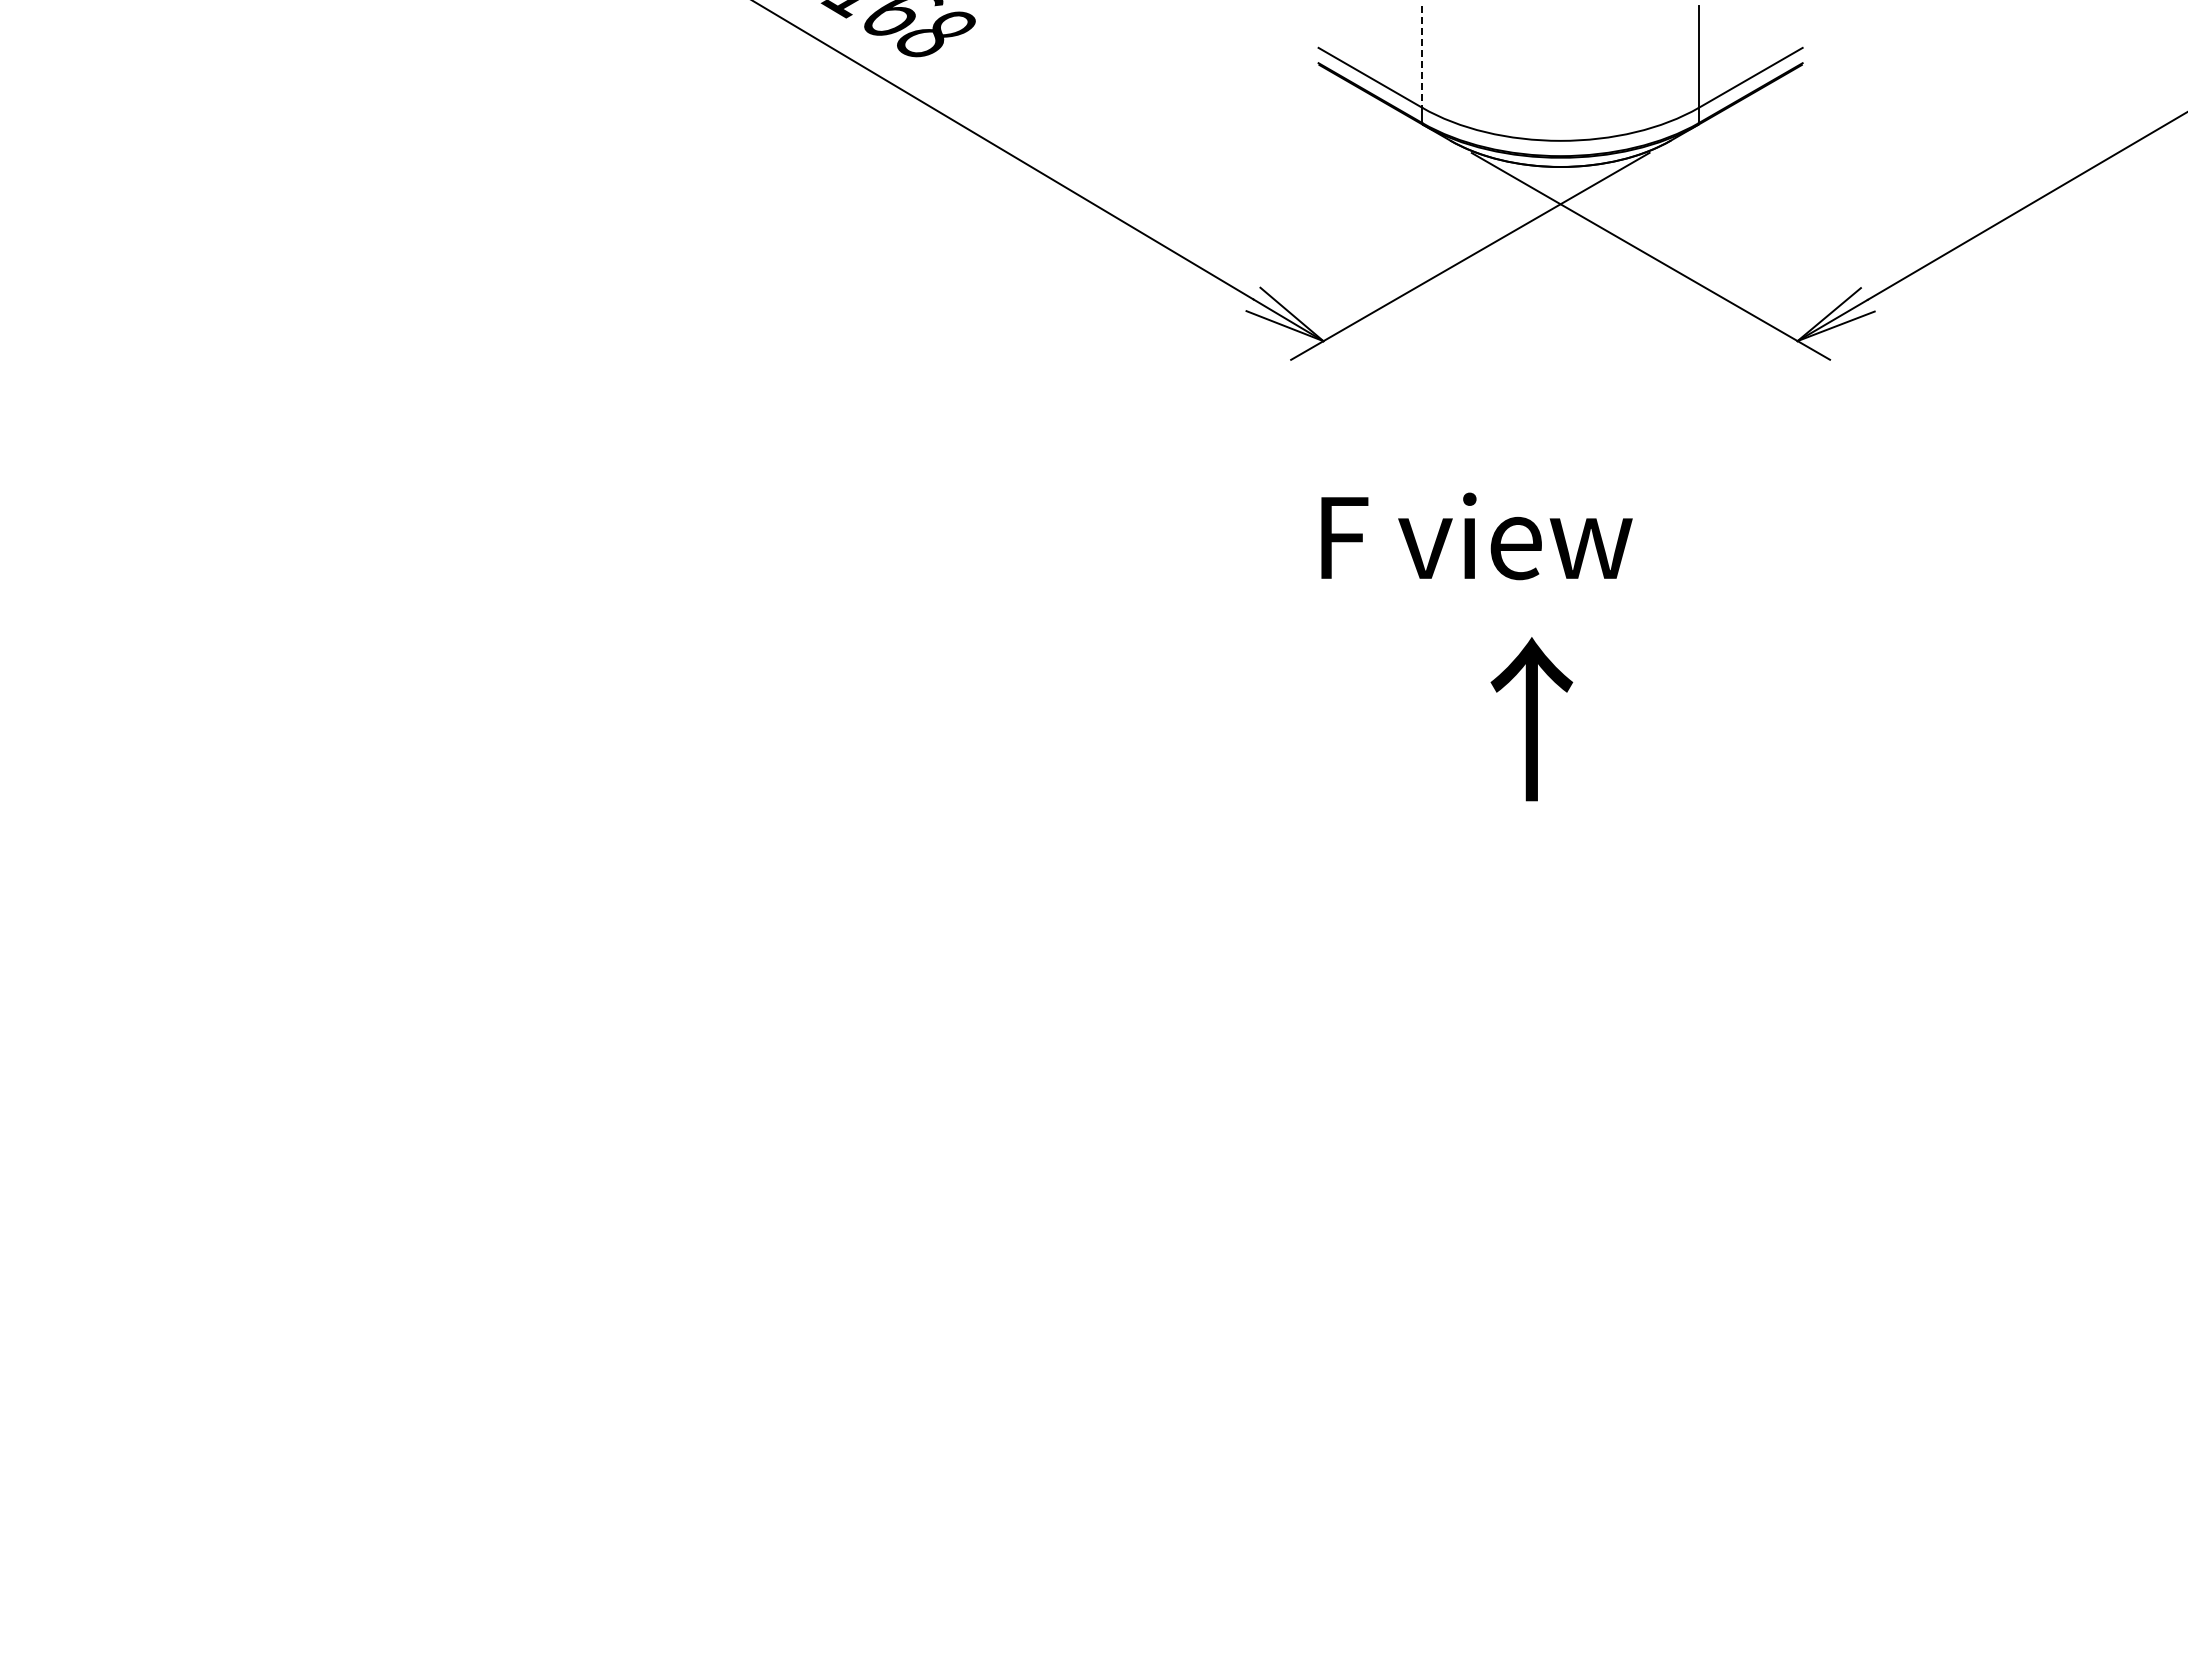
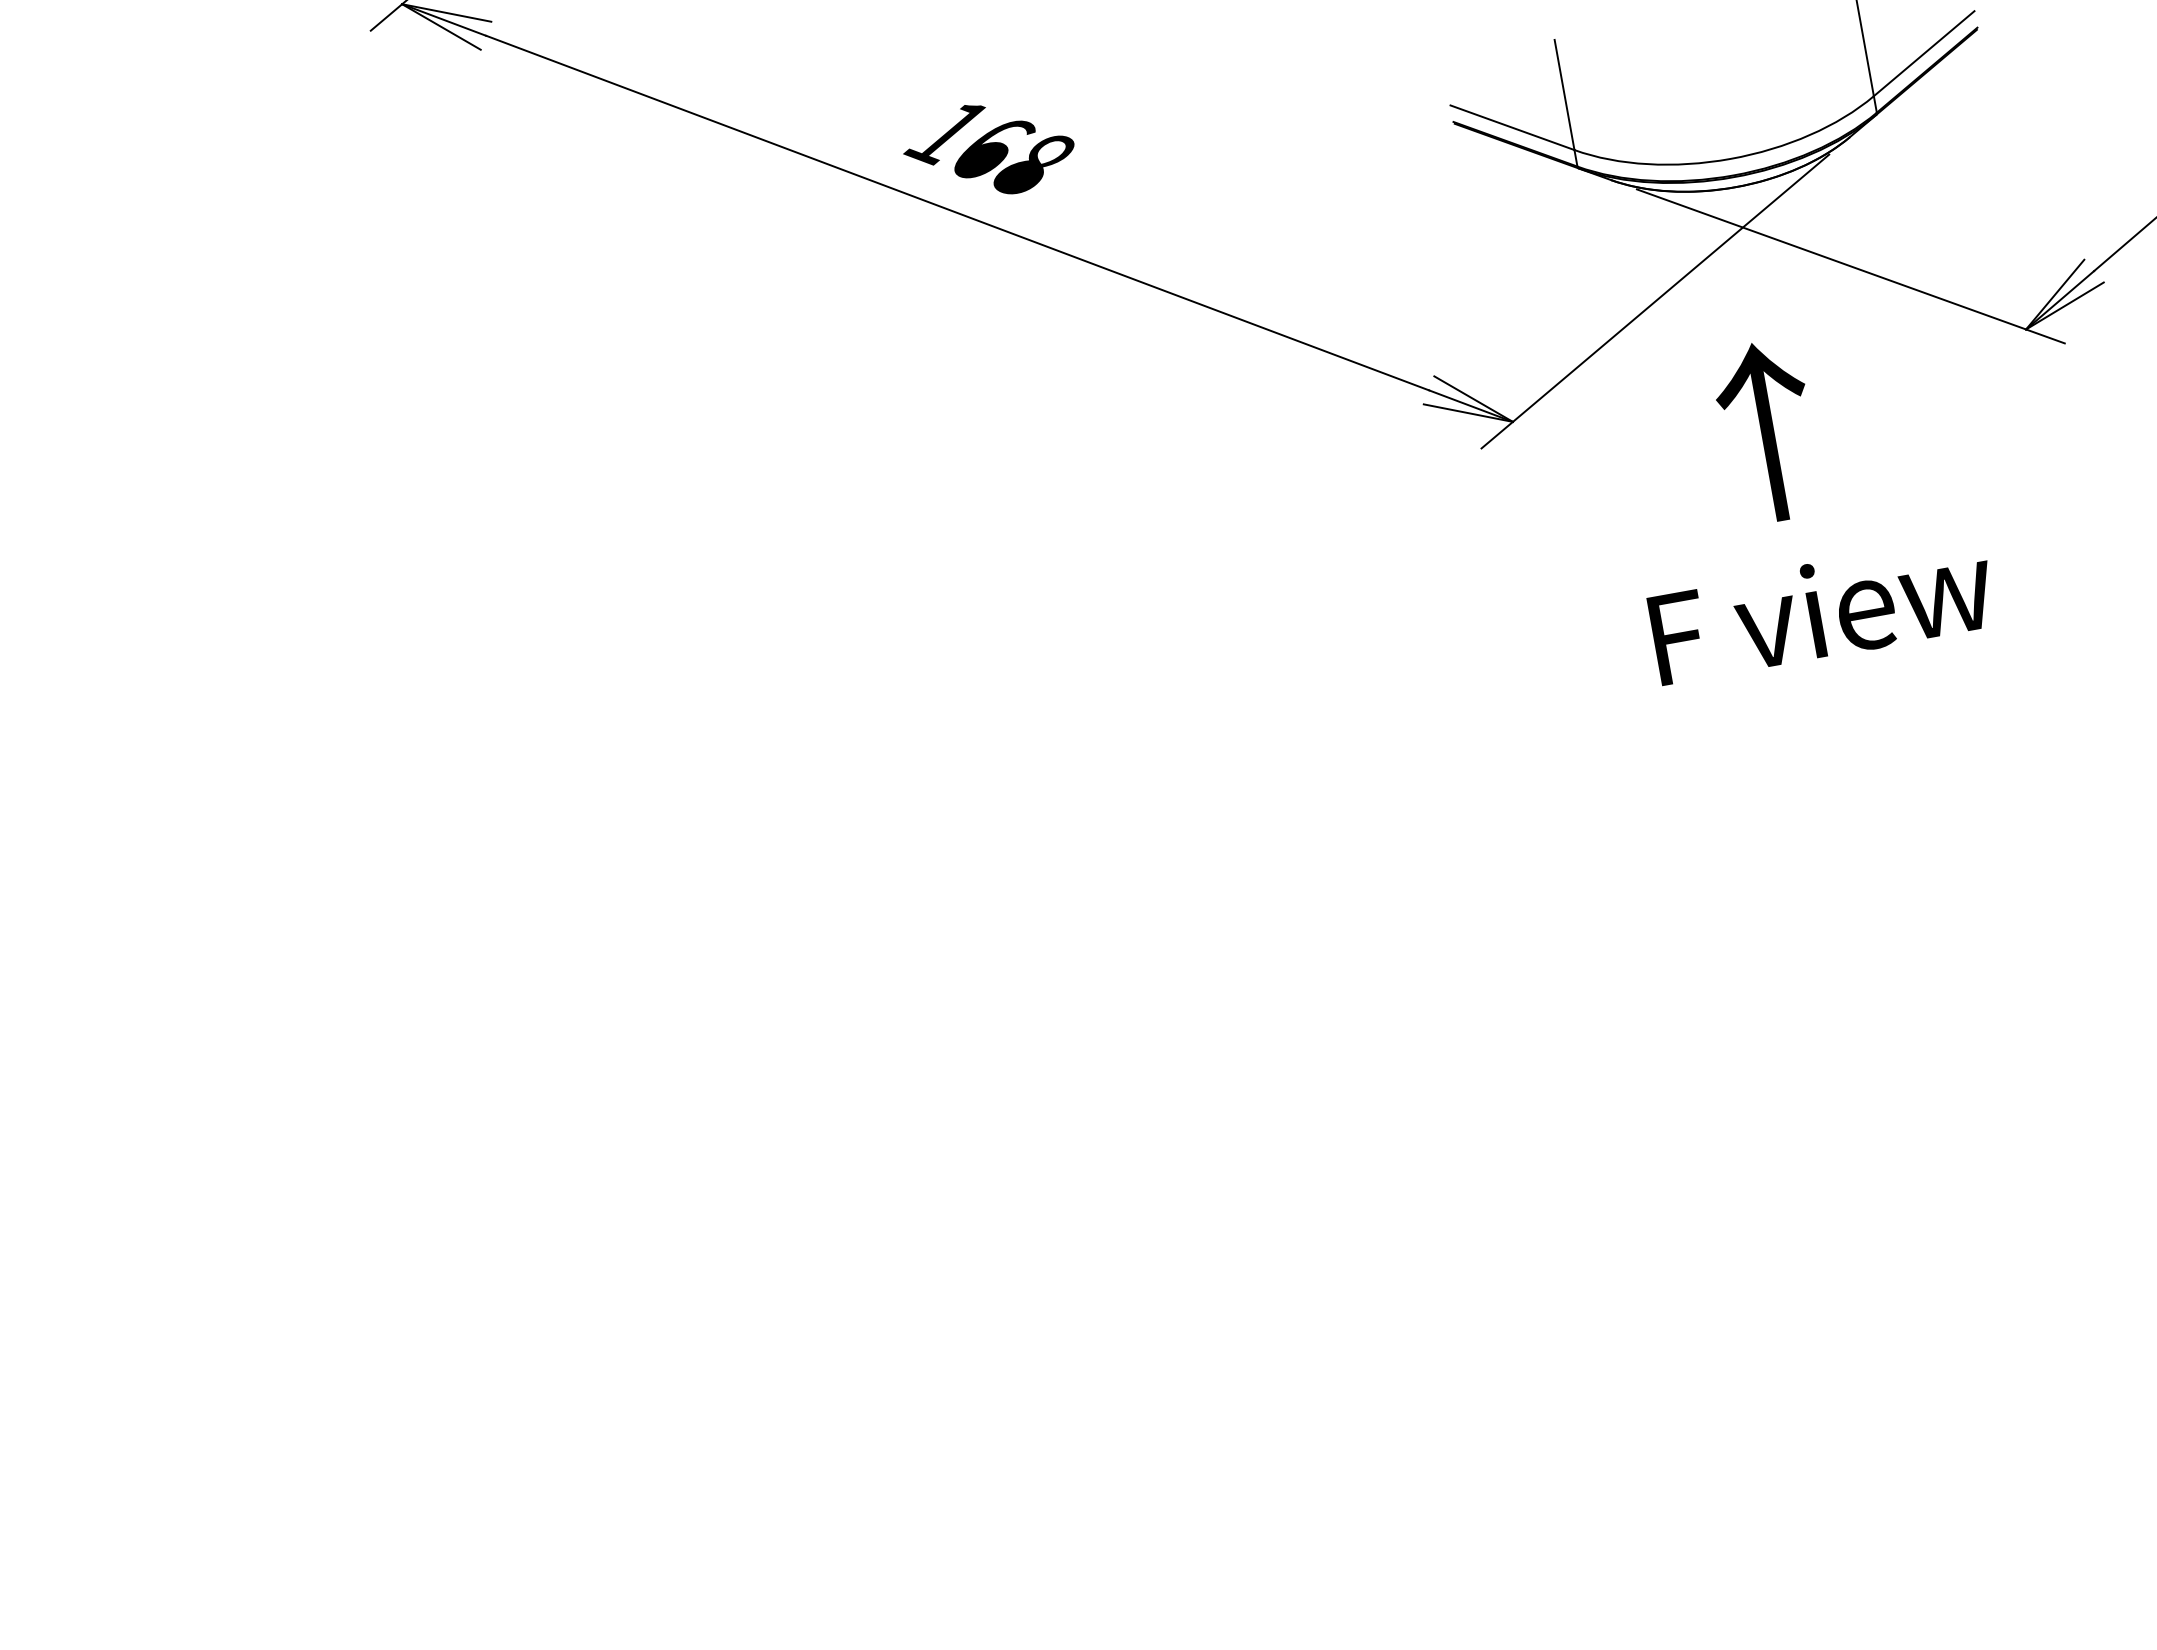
line: (1422, 56) -> (1564, 94), dashed -> solid
text: (1476, 536) -> (1821, 610), moved
text: (1531, 719) -> (1767, 432), moved

